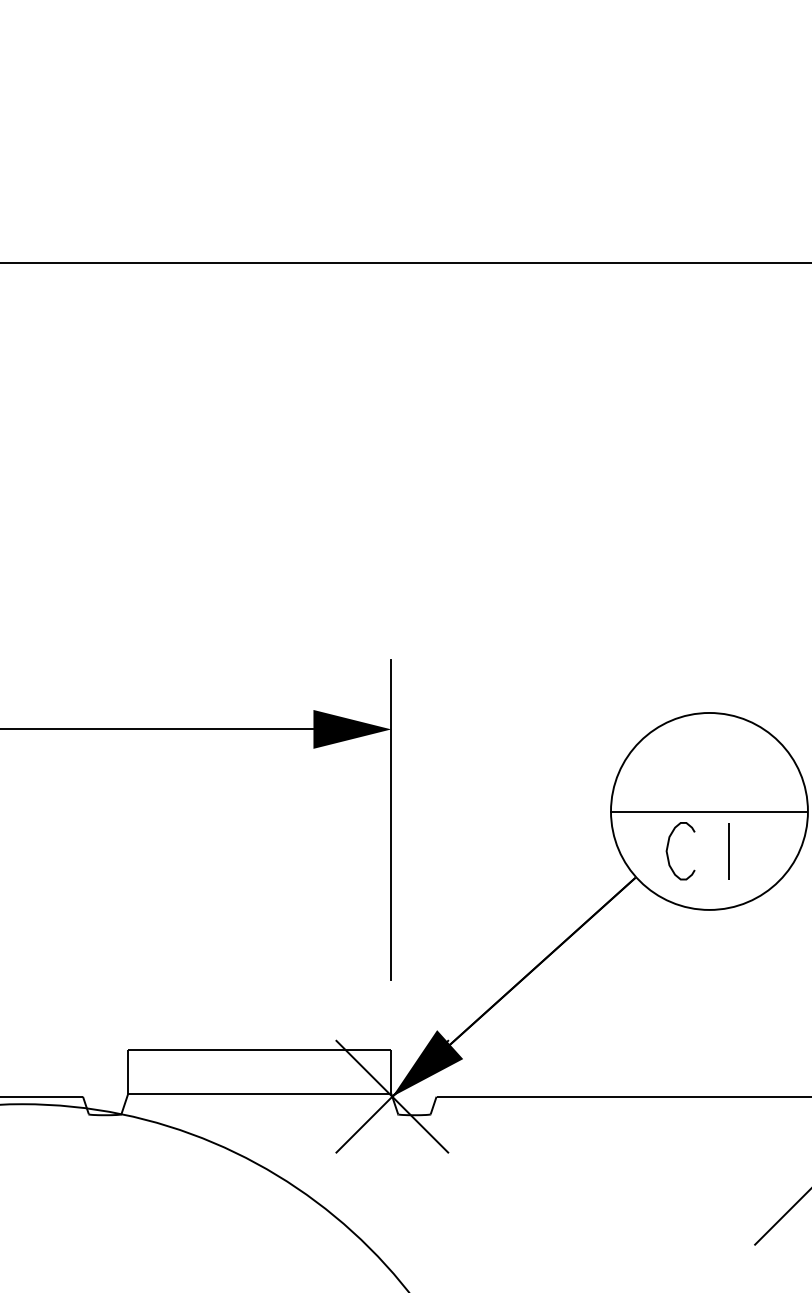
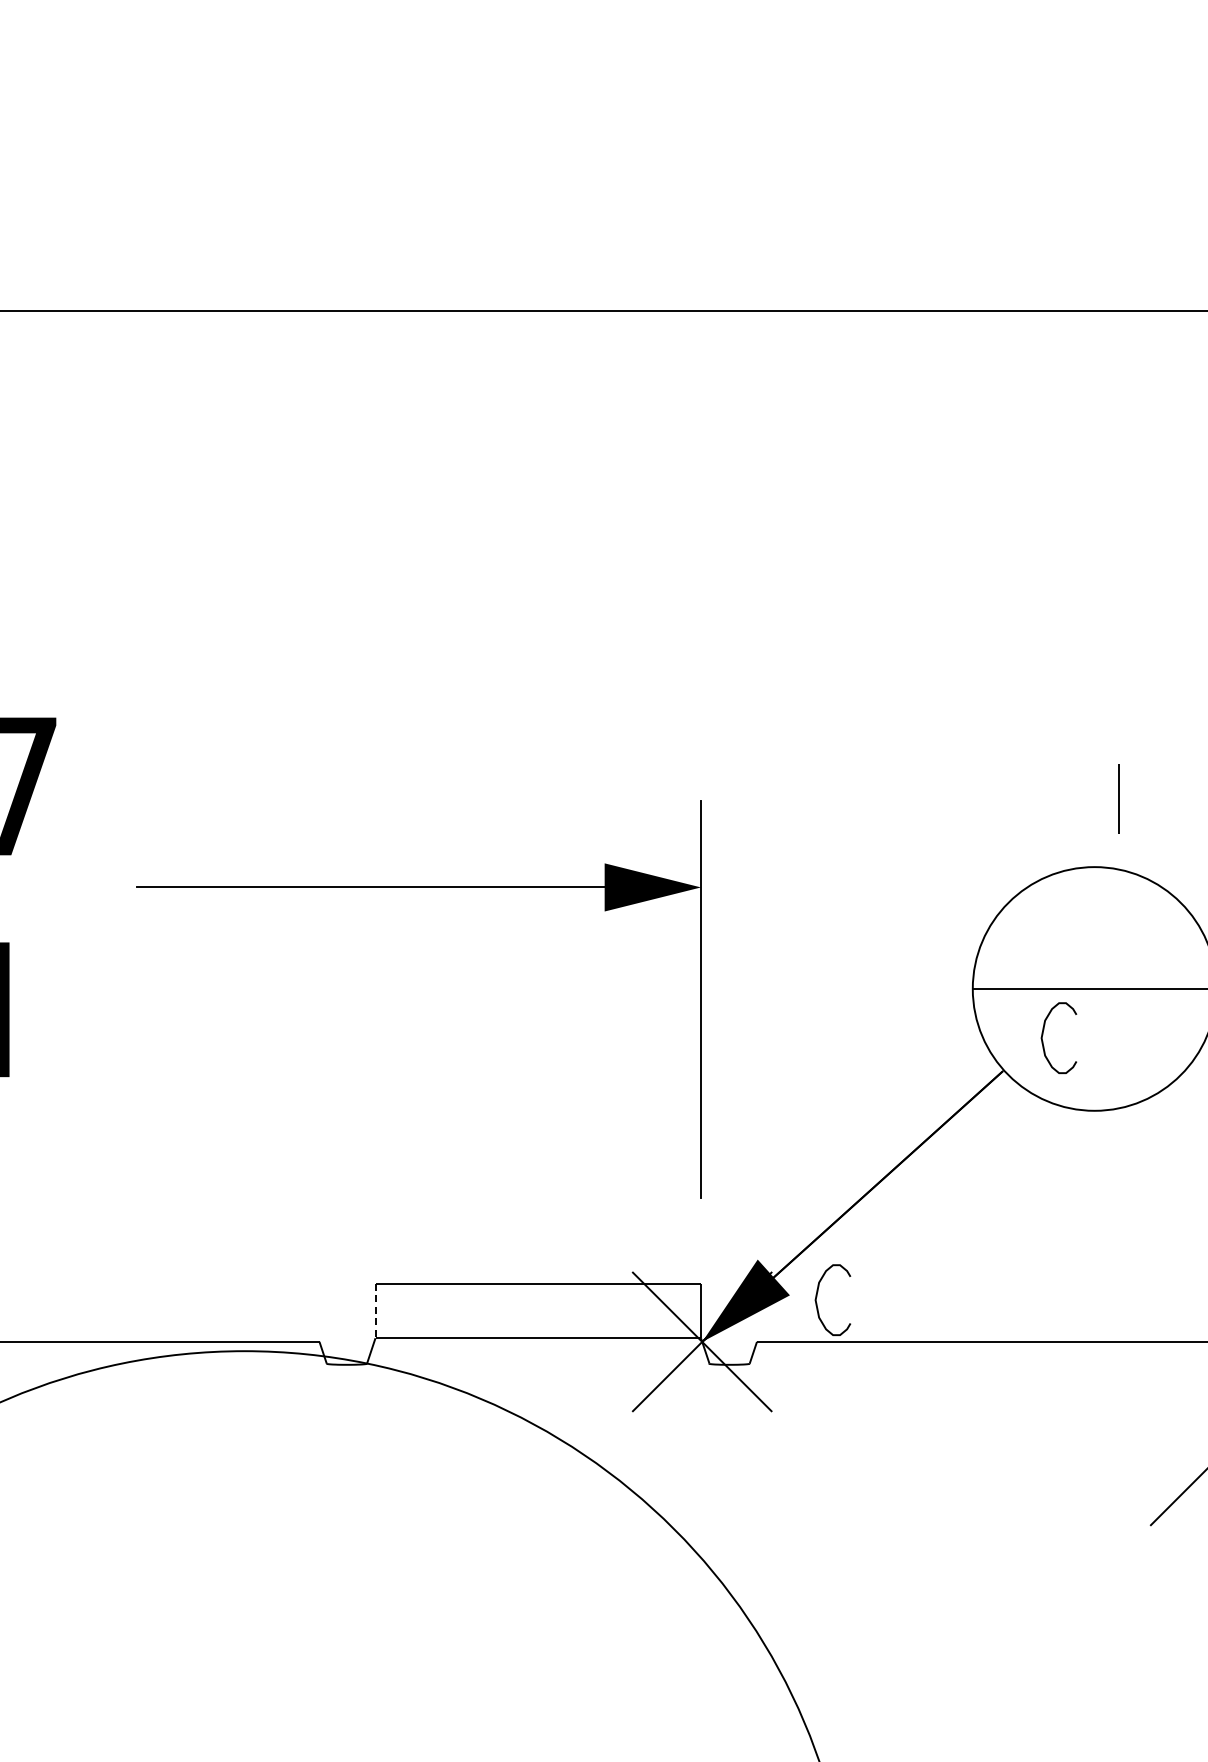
line: (728, 850) -> (1118, 798), moved
curve: (485, 1060) -> (817, 1297), added
line: (128, 1072) -> (375, 1311), solid -> dashed

